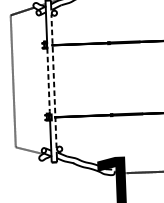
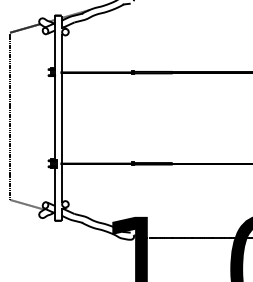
line: (48, 81) -> (54, 118), dashed -> solid
line: (53, 81) -> (61, 118), dashed -> solid

